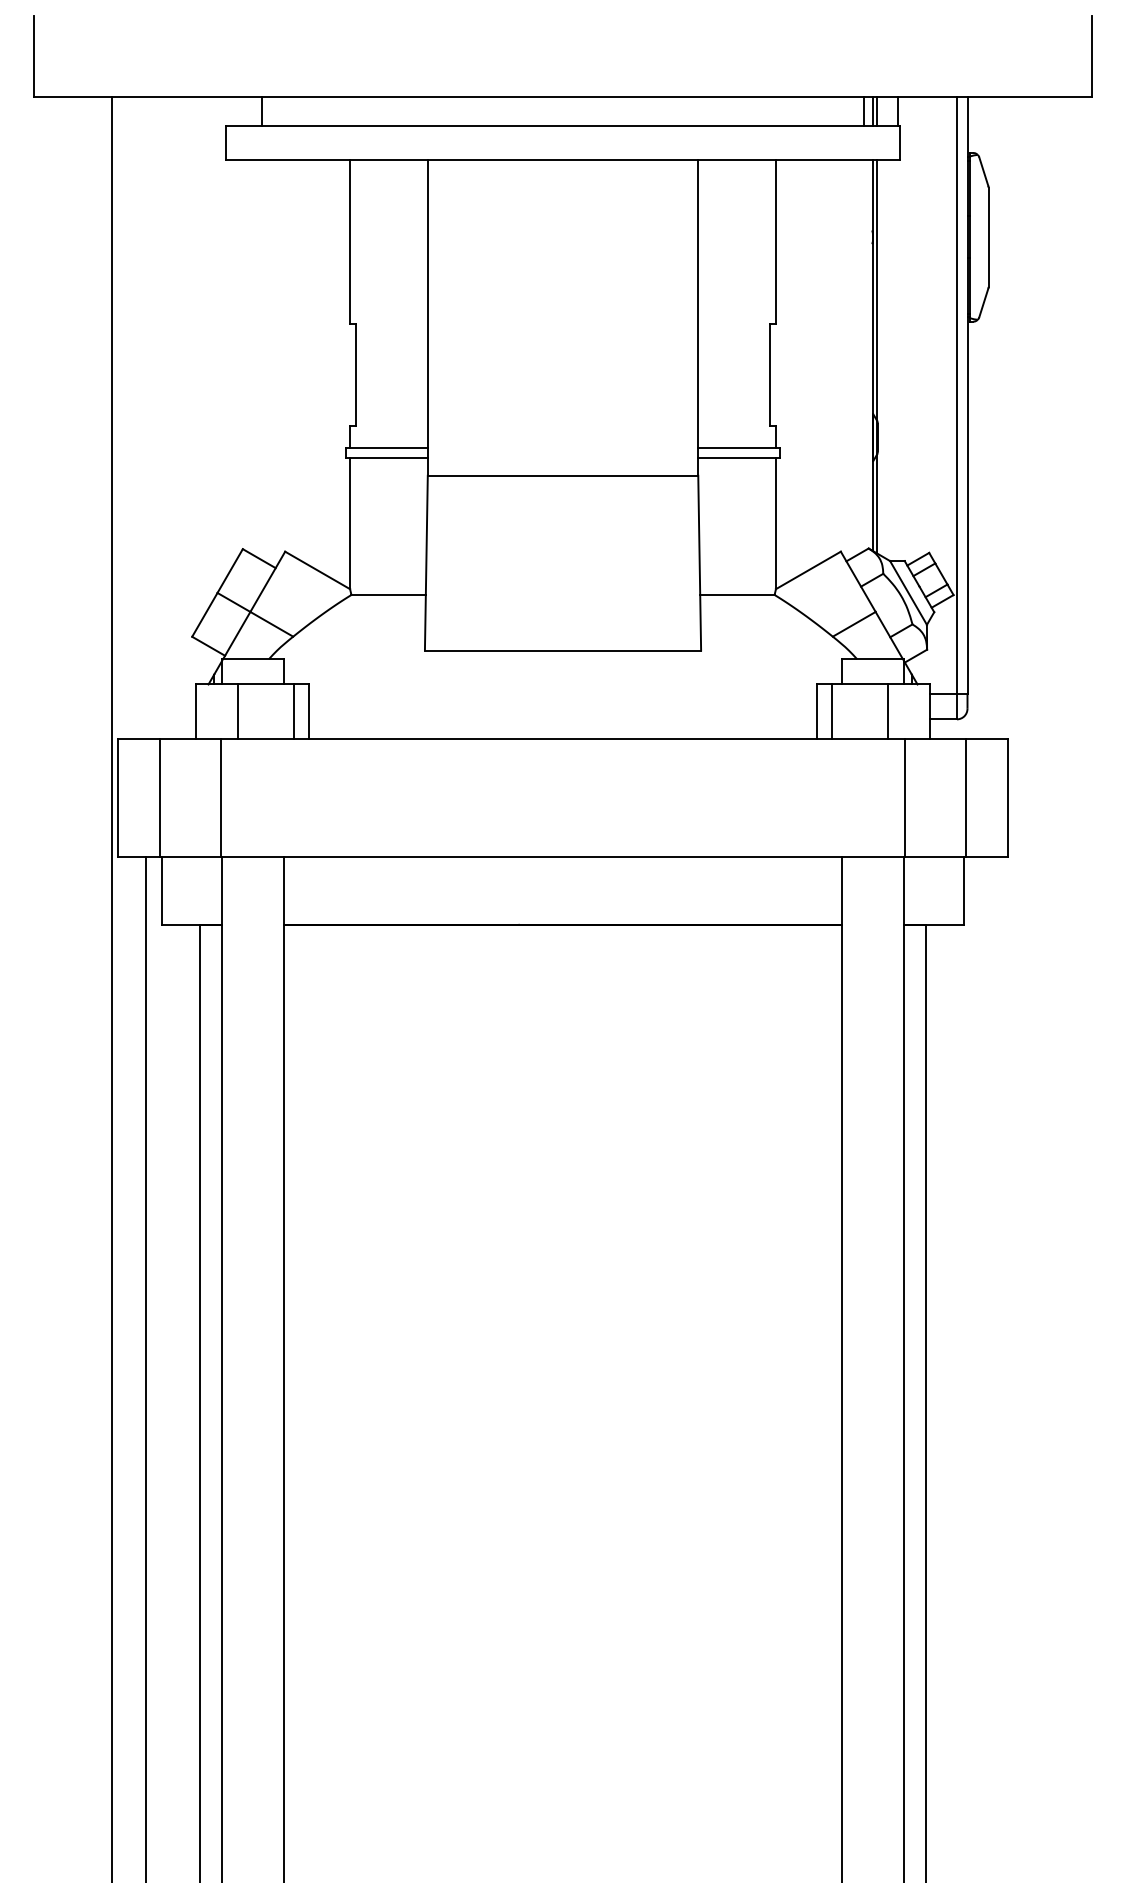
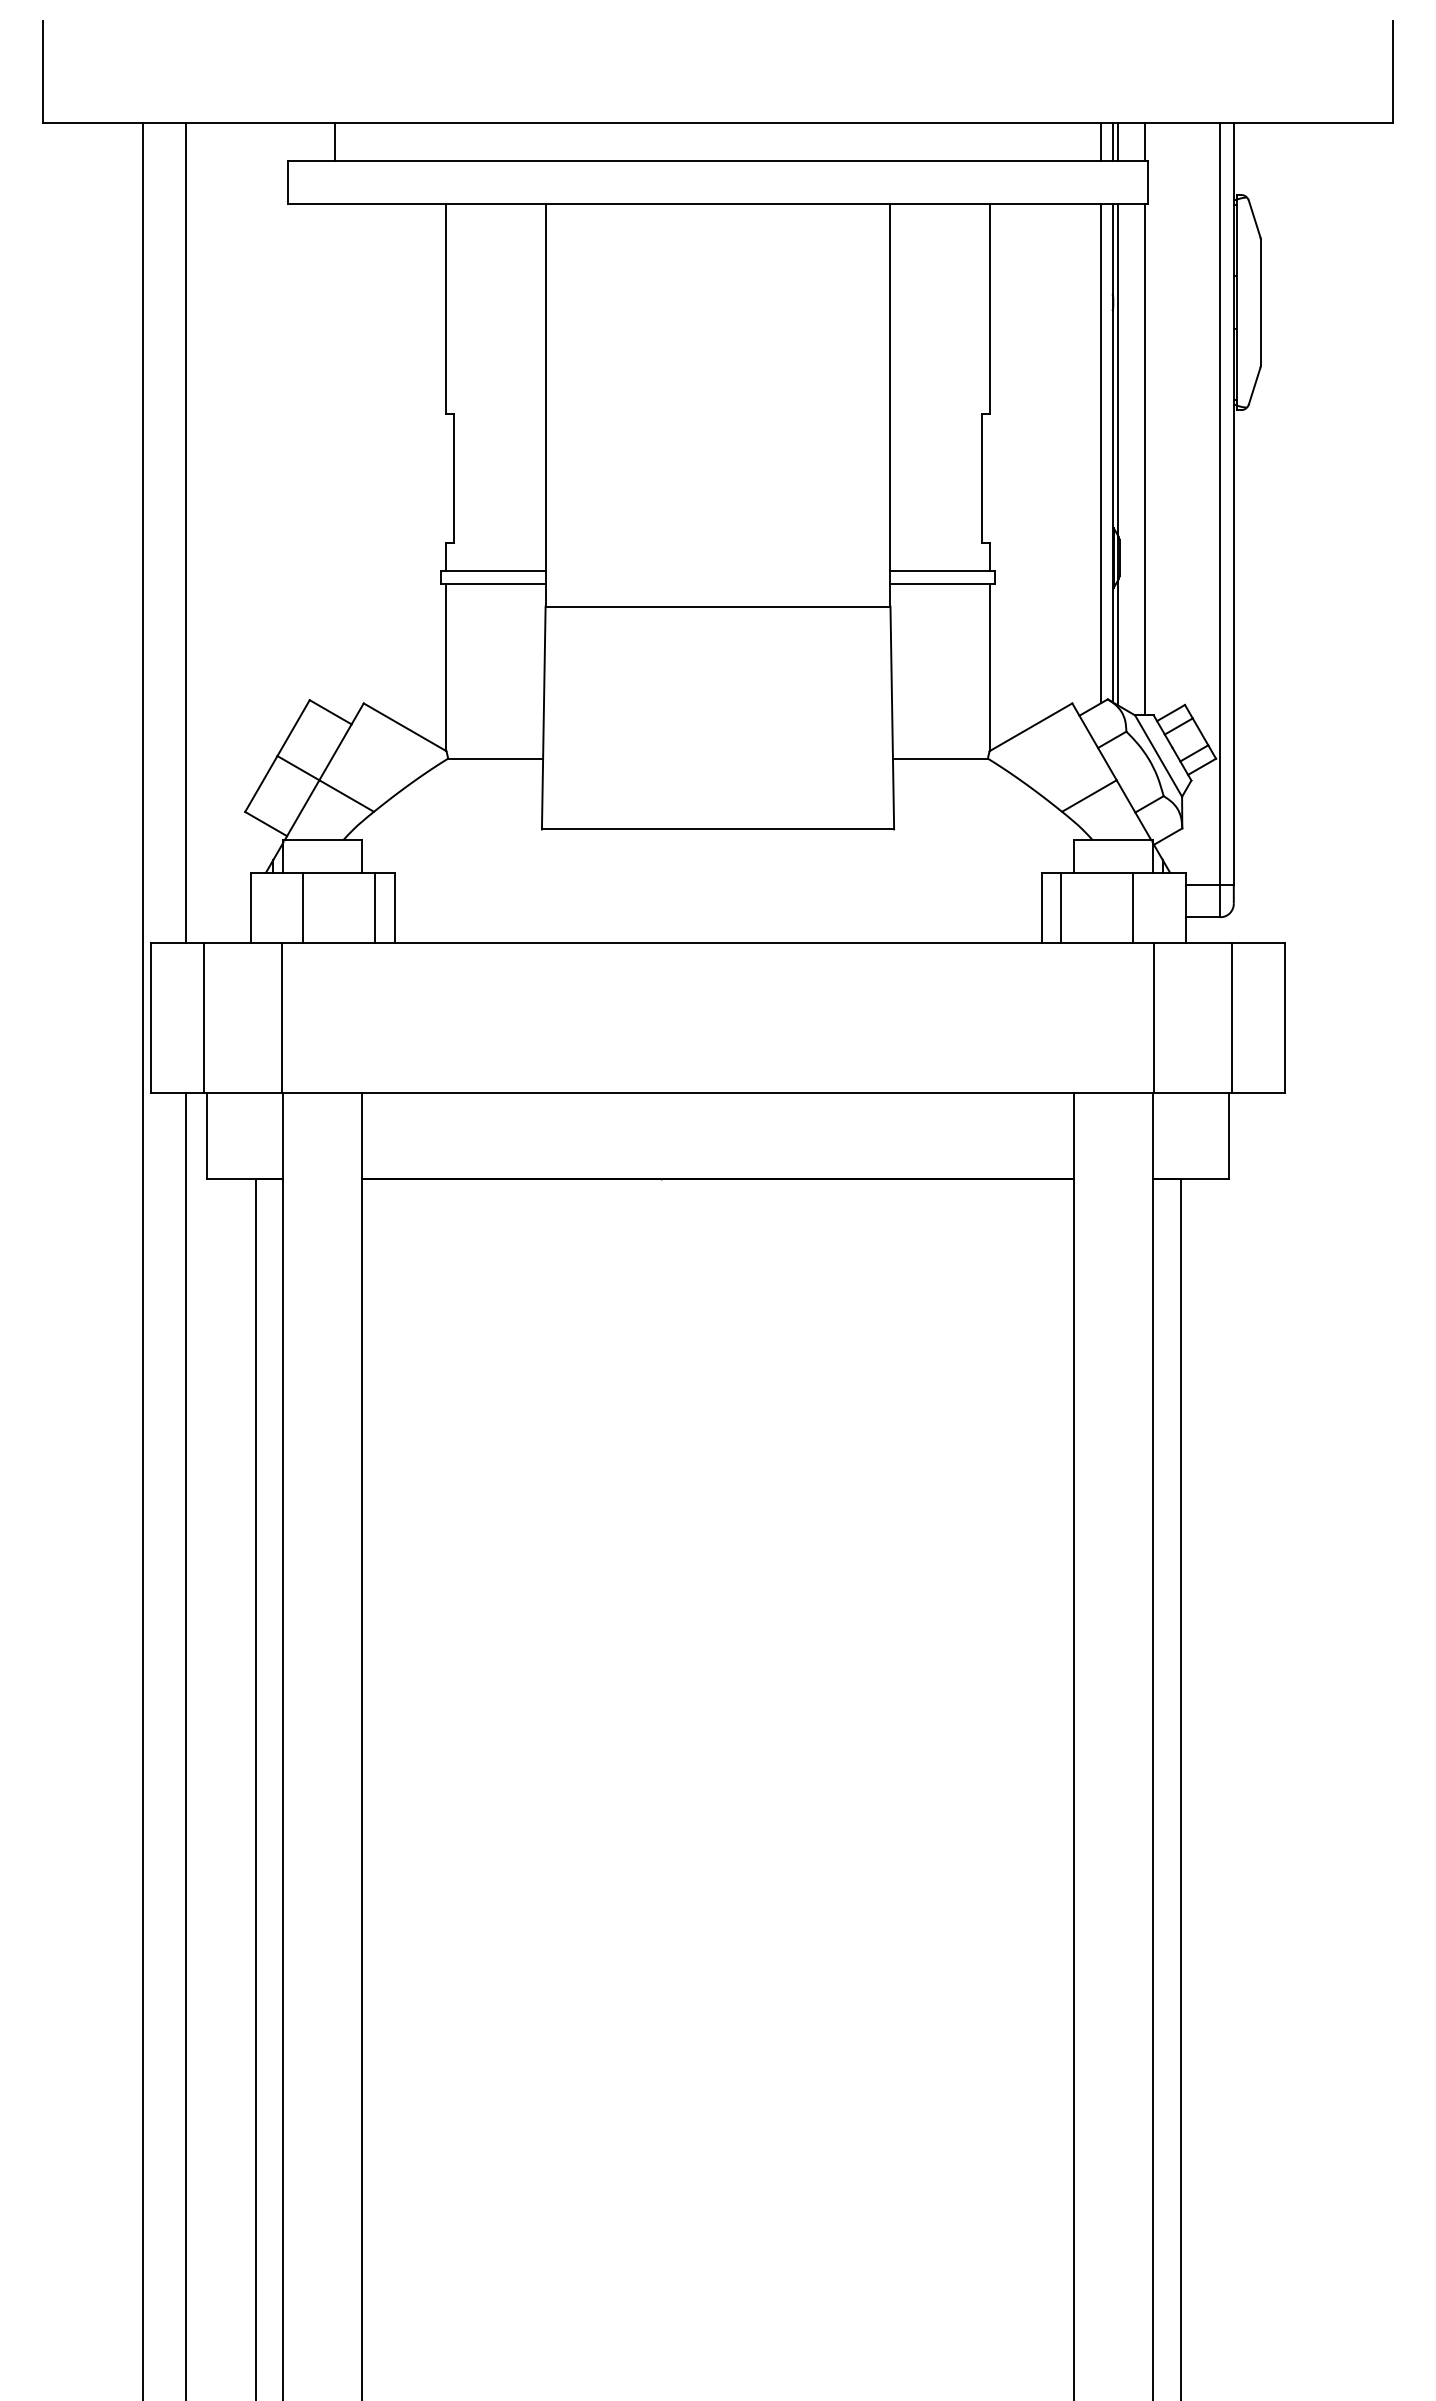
line: (862, 355) -> (1100, 453), added
line: (898, 360) -> (1145, 459), added
line: (145, 417) -> (185, 532), added

